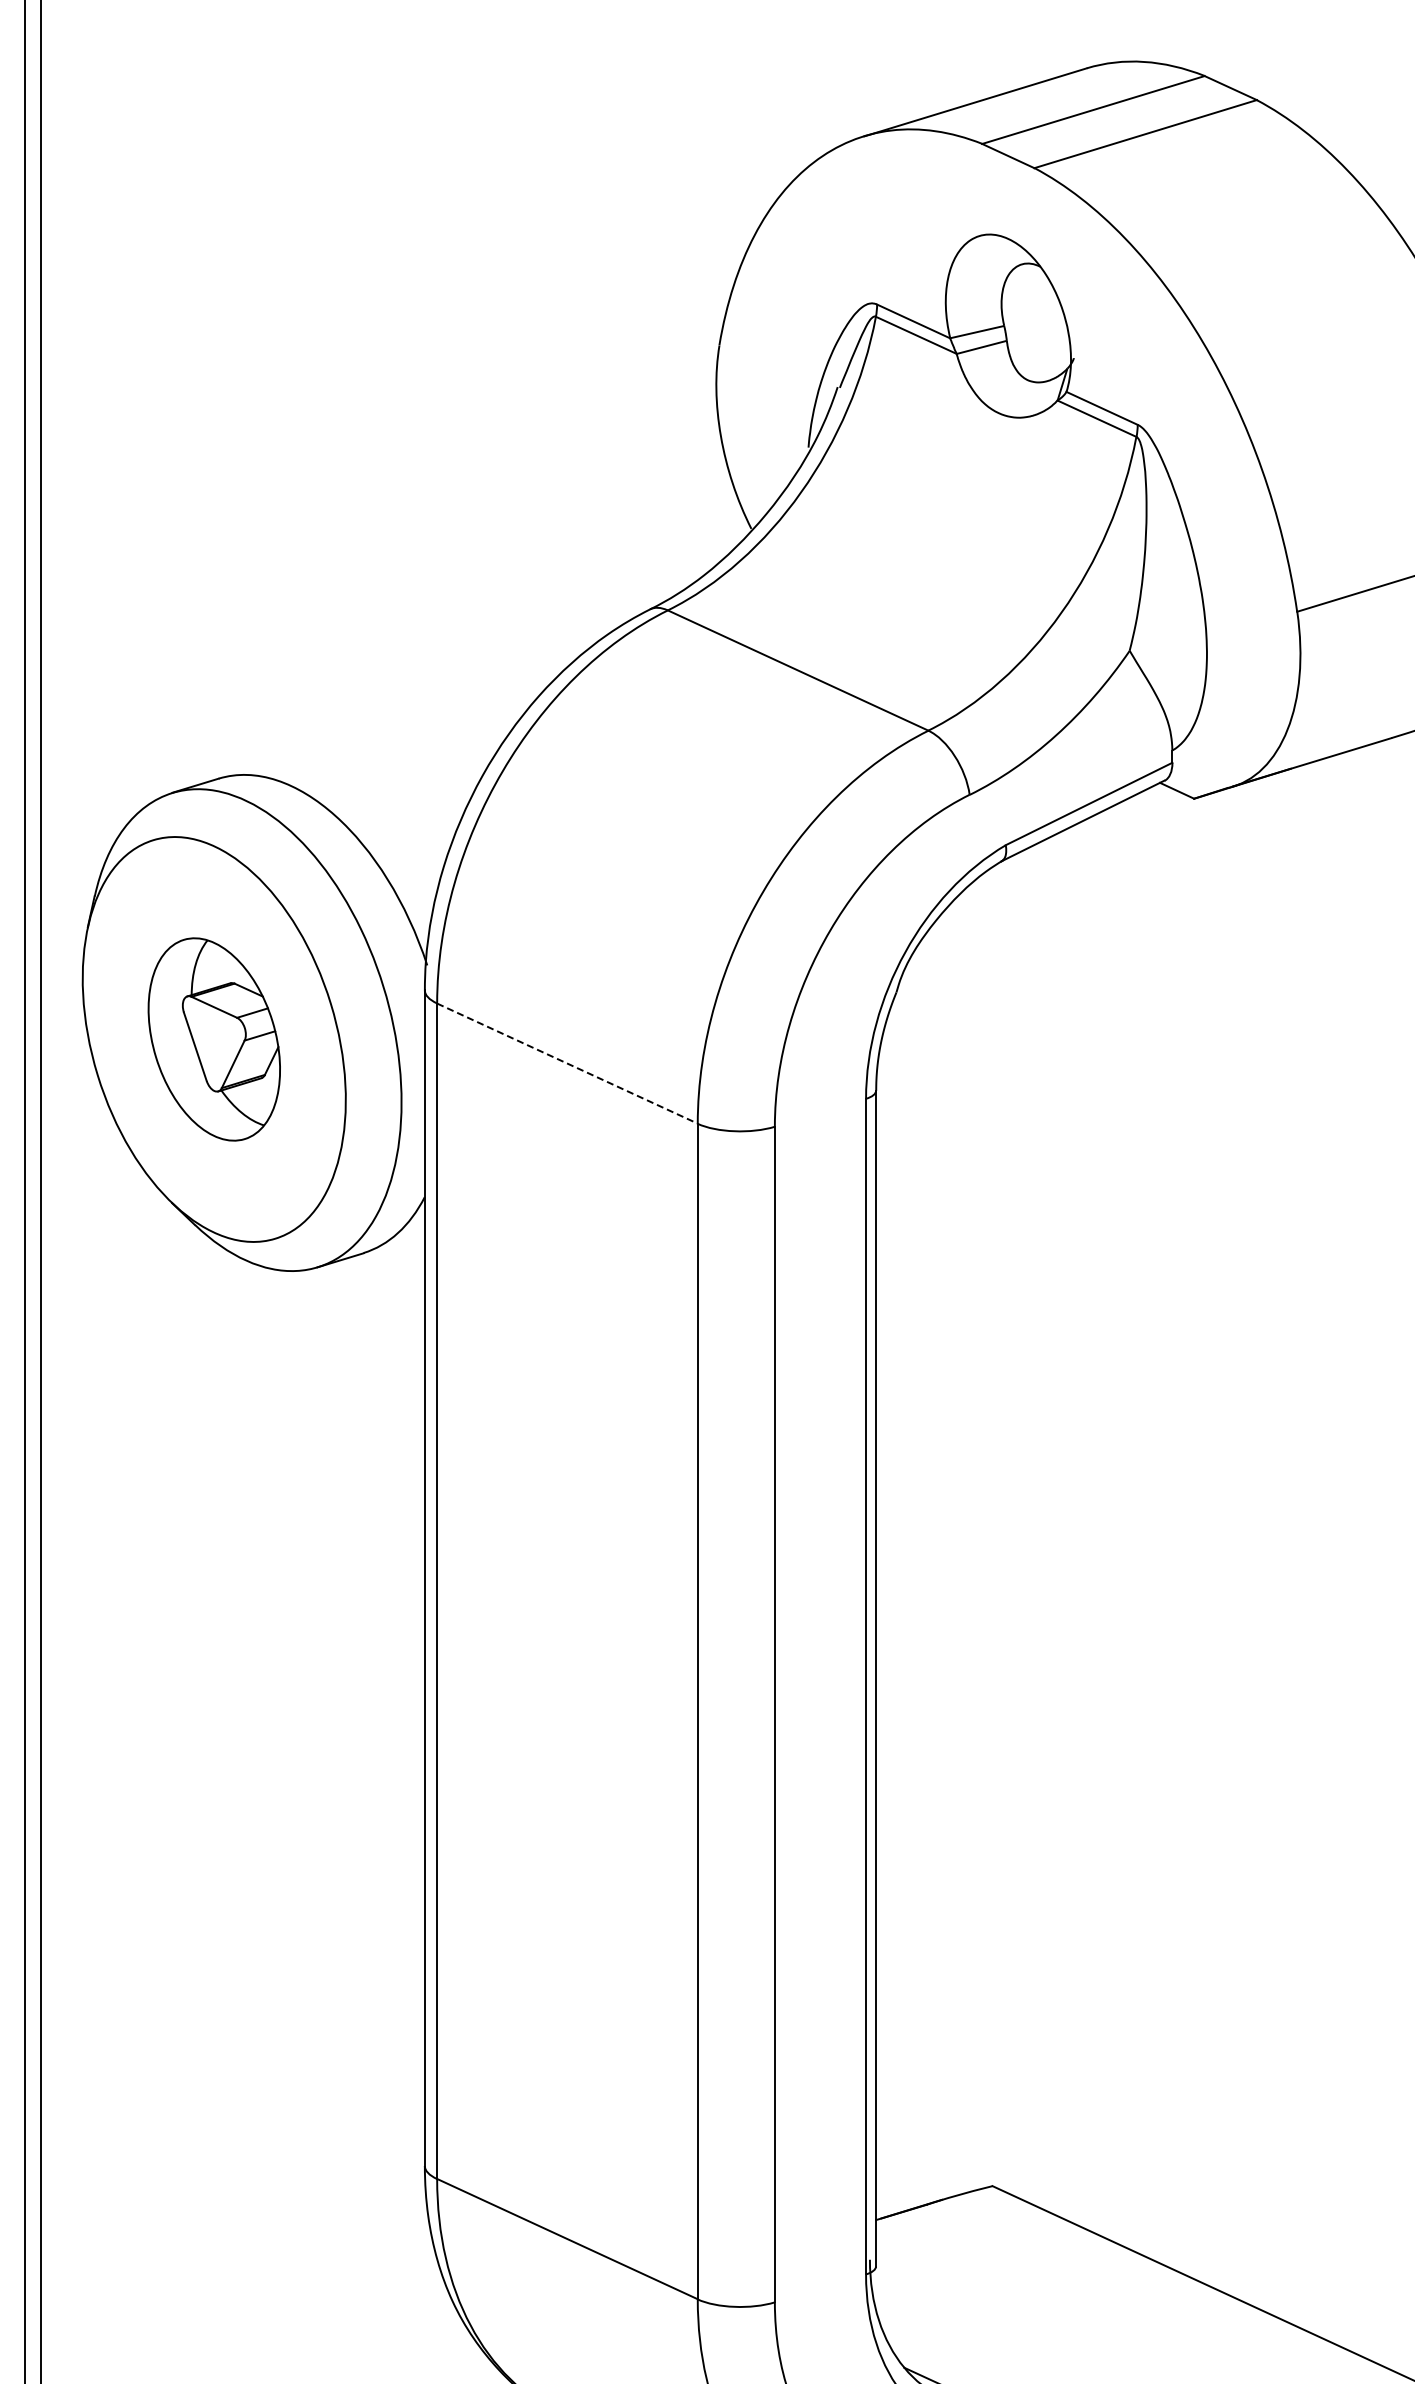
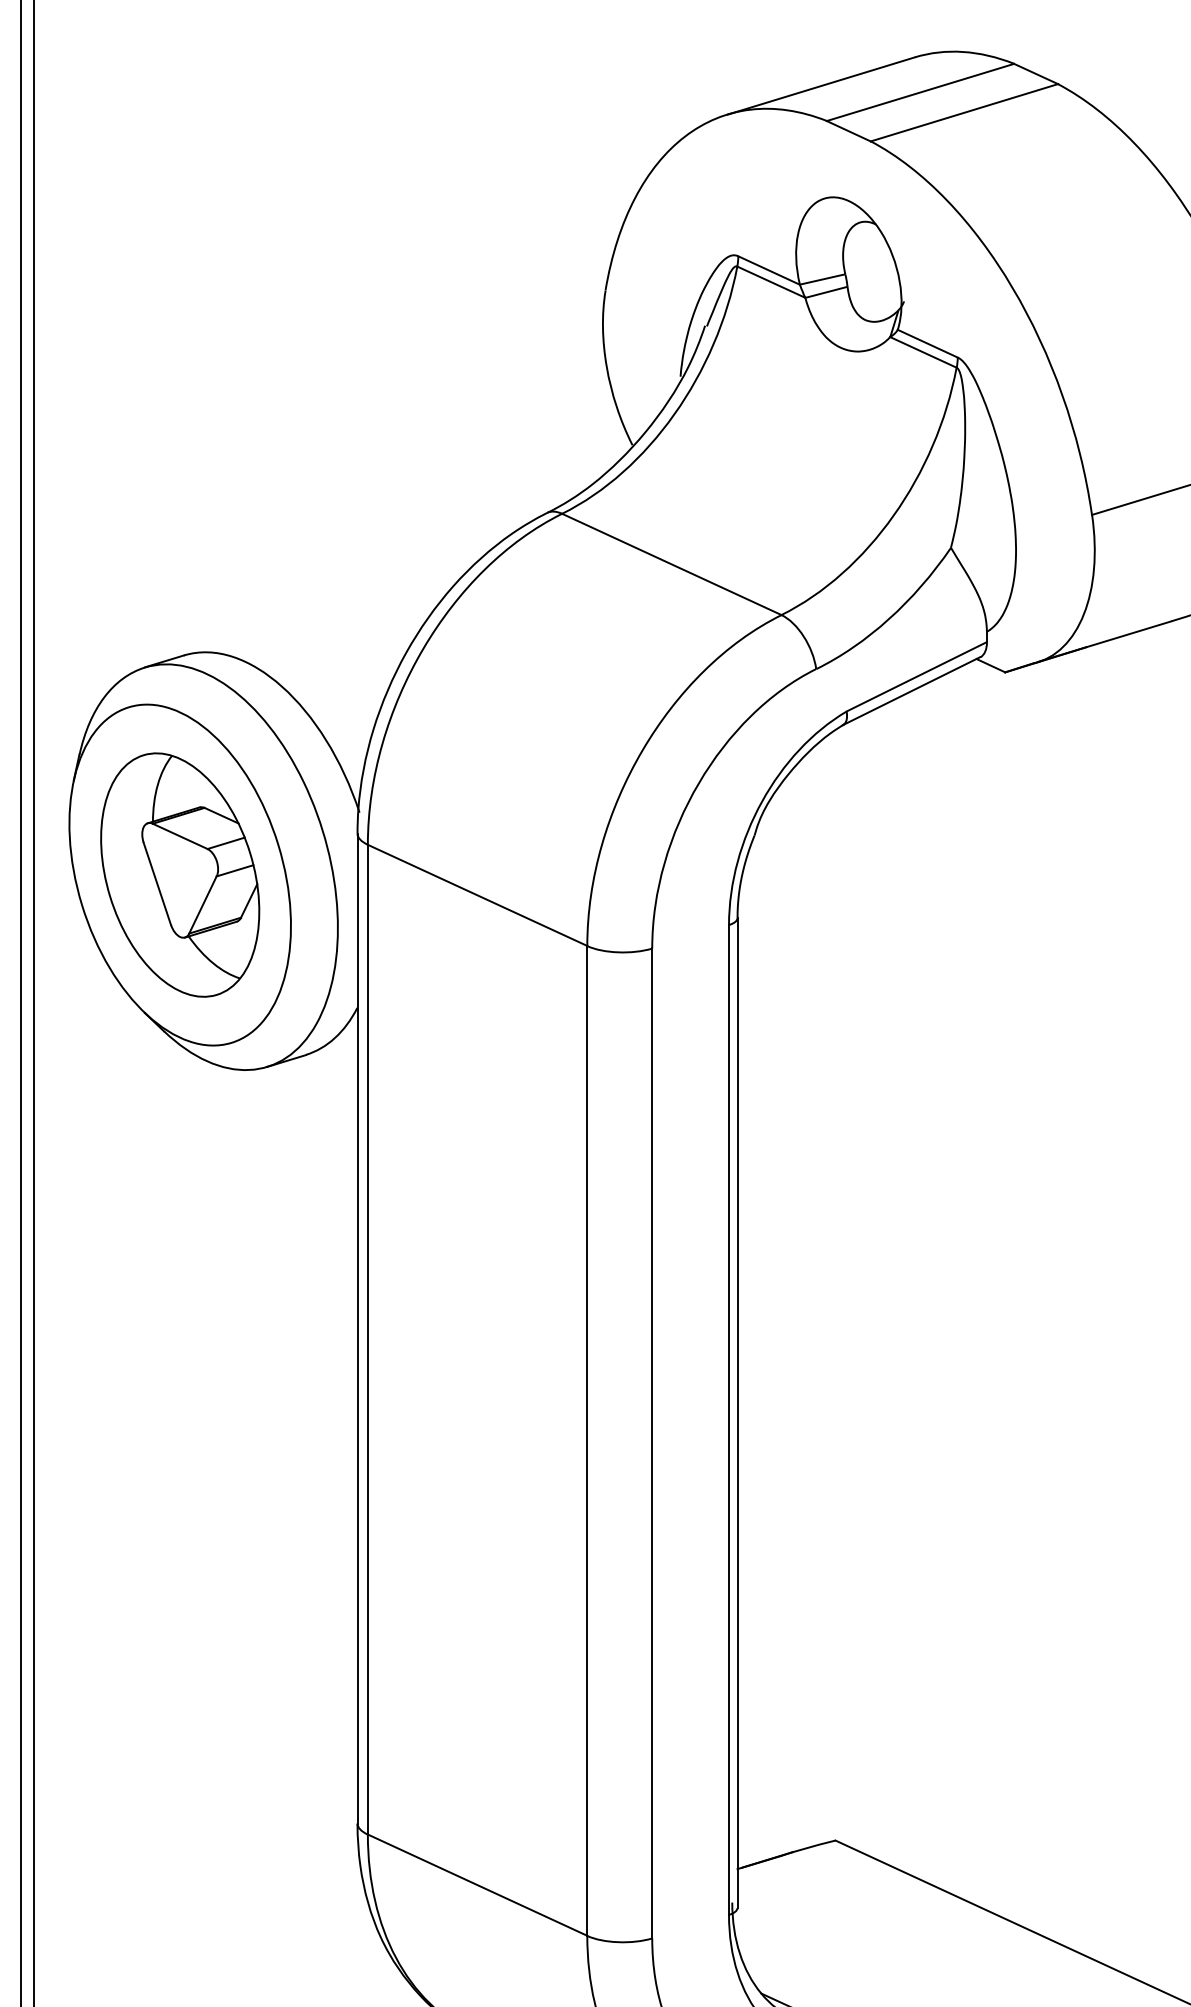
part: (214, 1039) -> (180, 875), size x1.43
line: (567, 1063) -> (477, 895), dashed -> solid

